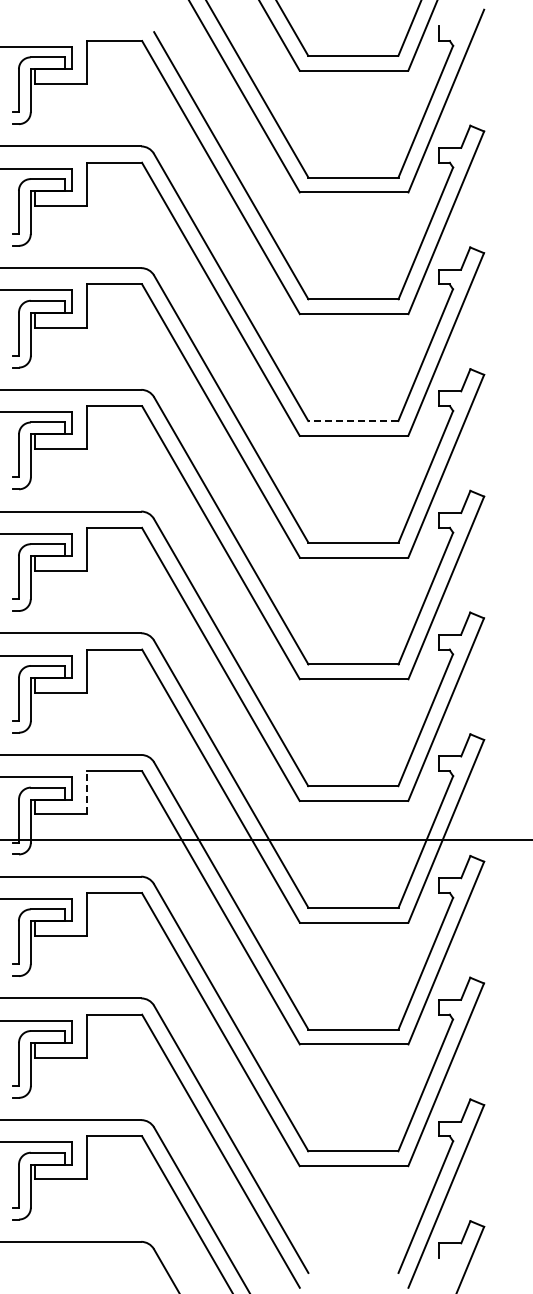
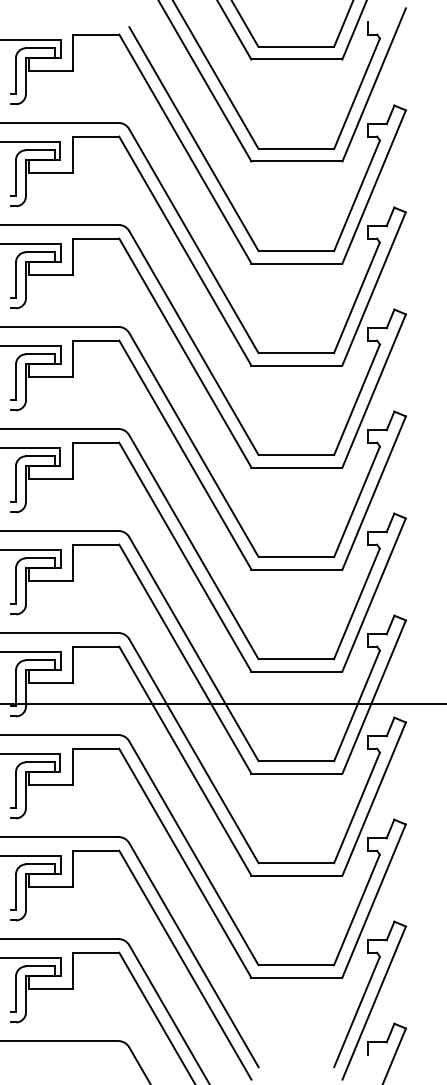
line: (352, 421) -> (295, 353), dashed -> solid
line: (86, 792) -> (72, 664), dashed -> solid

